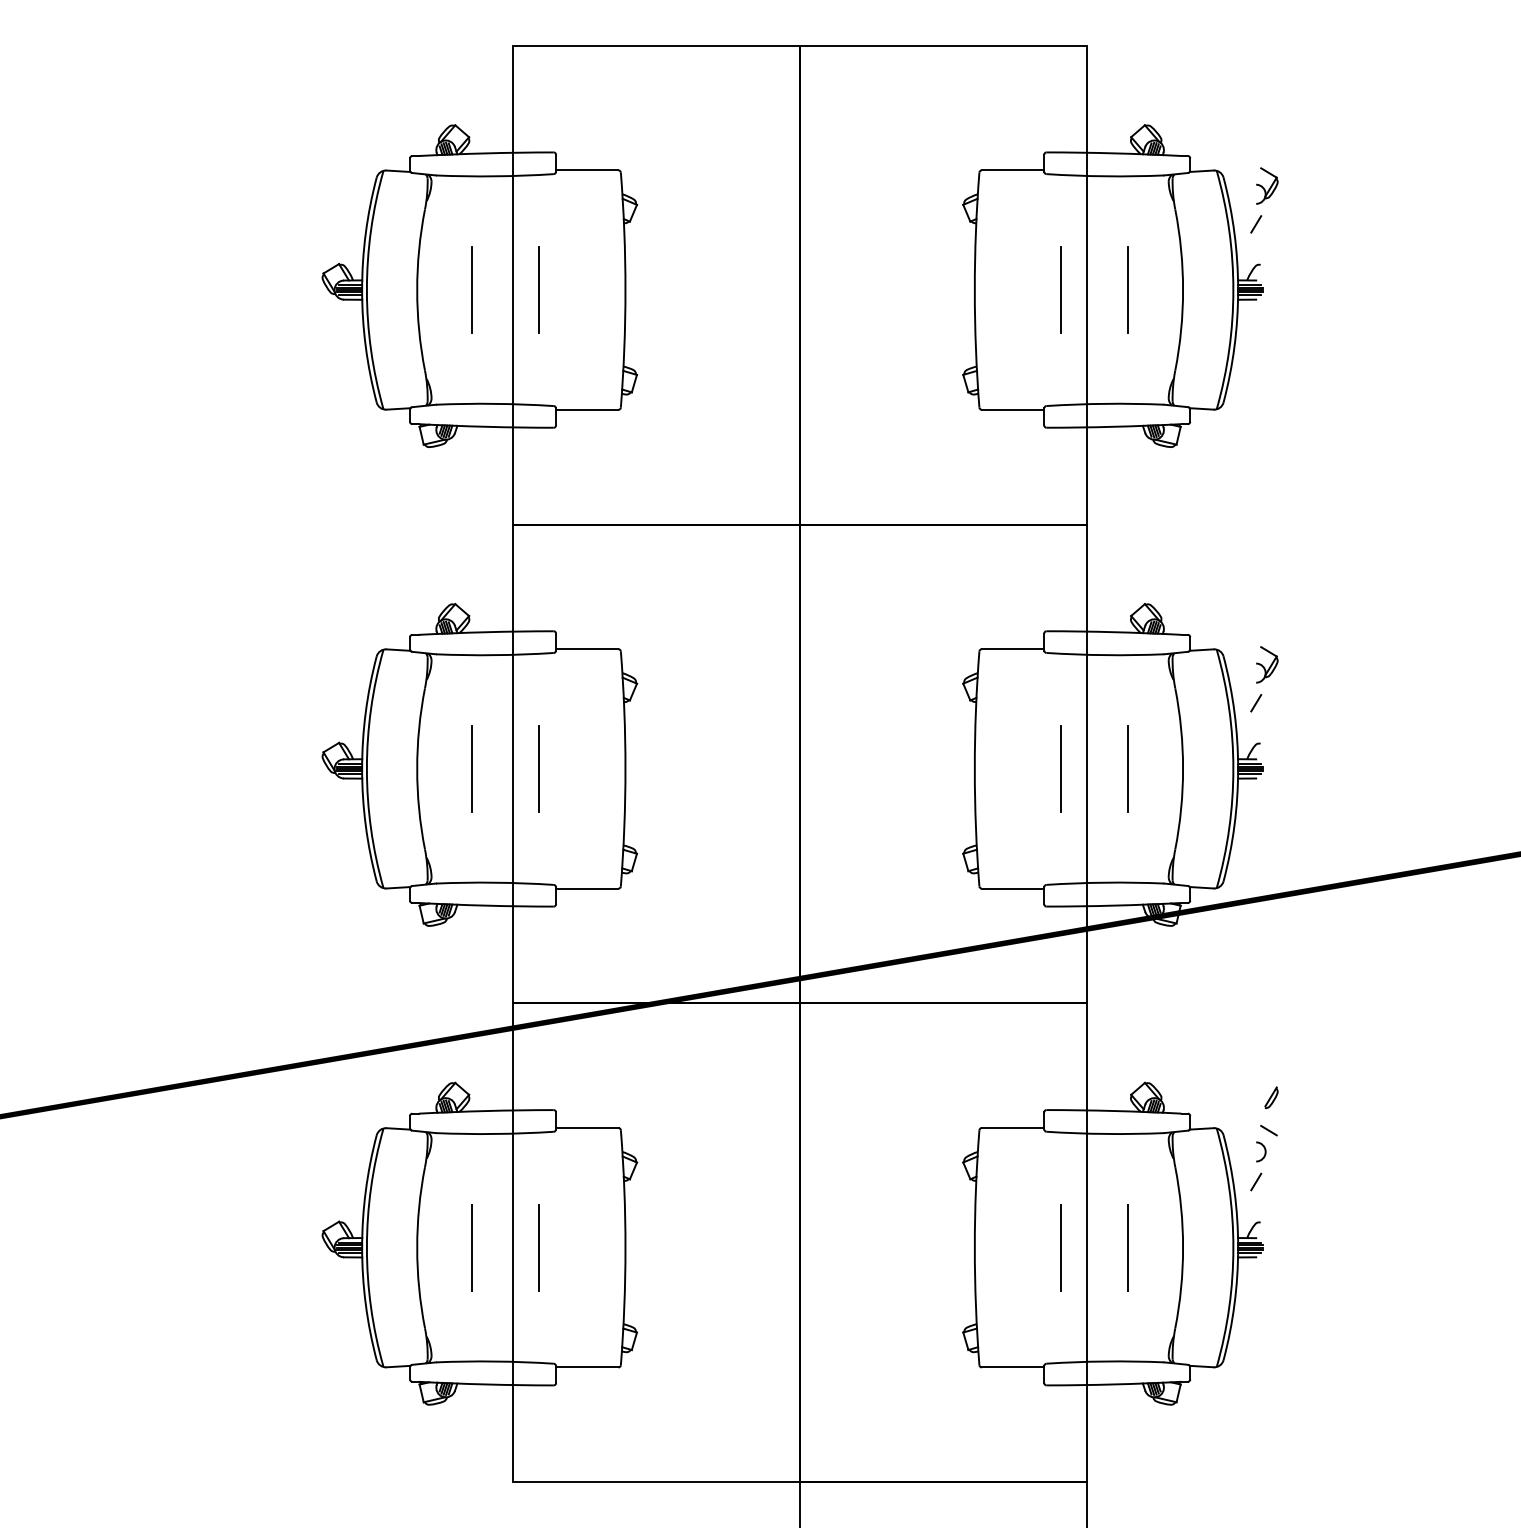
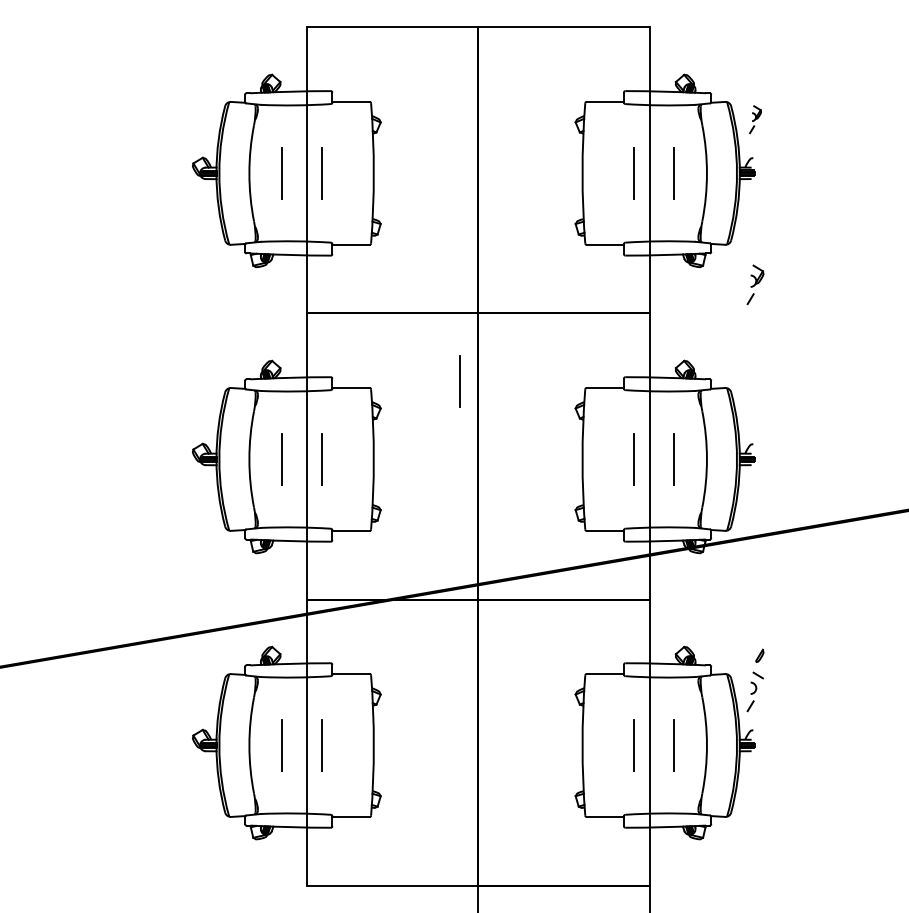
part: (1264, 199) -> (755, 119), size x0.7
line: (768, 638) -> (459, 381), added
part: (1264, 678) -> (755, 284), moved

